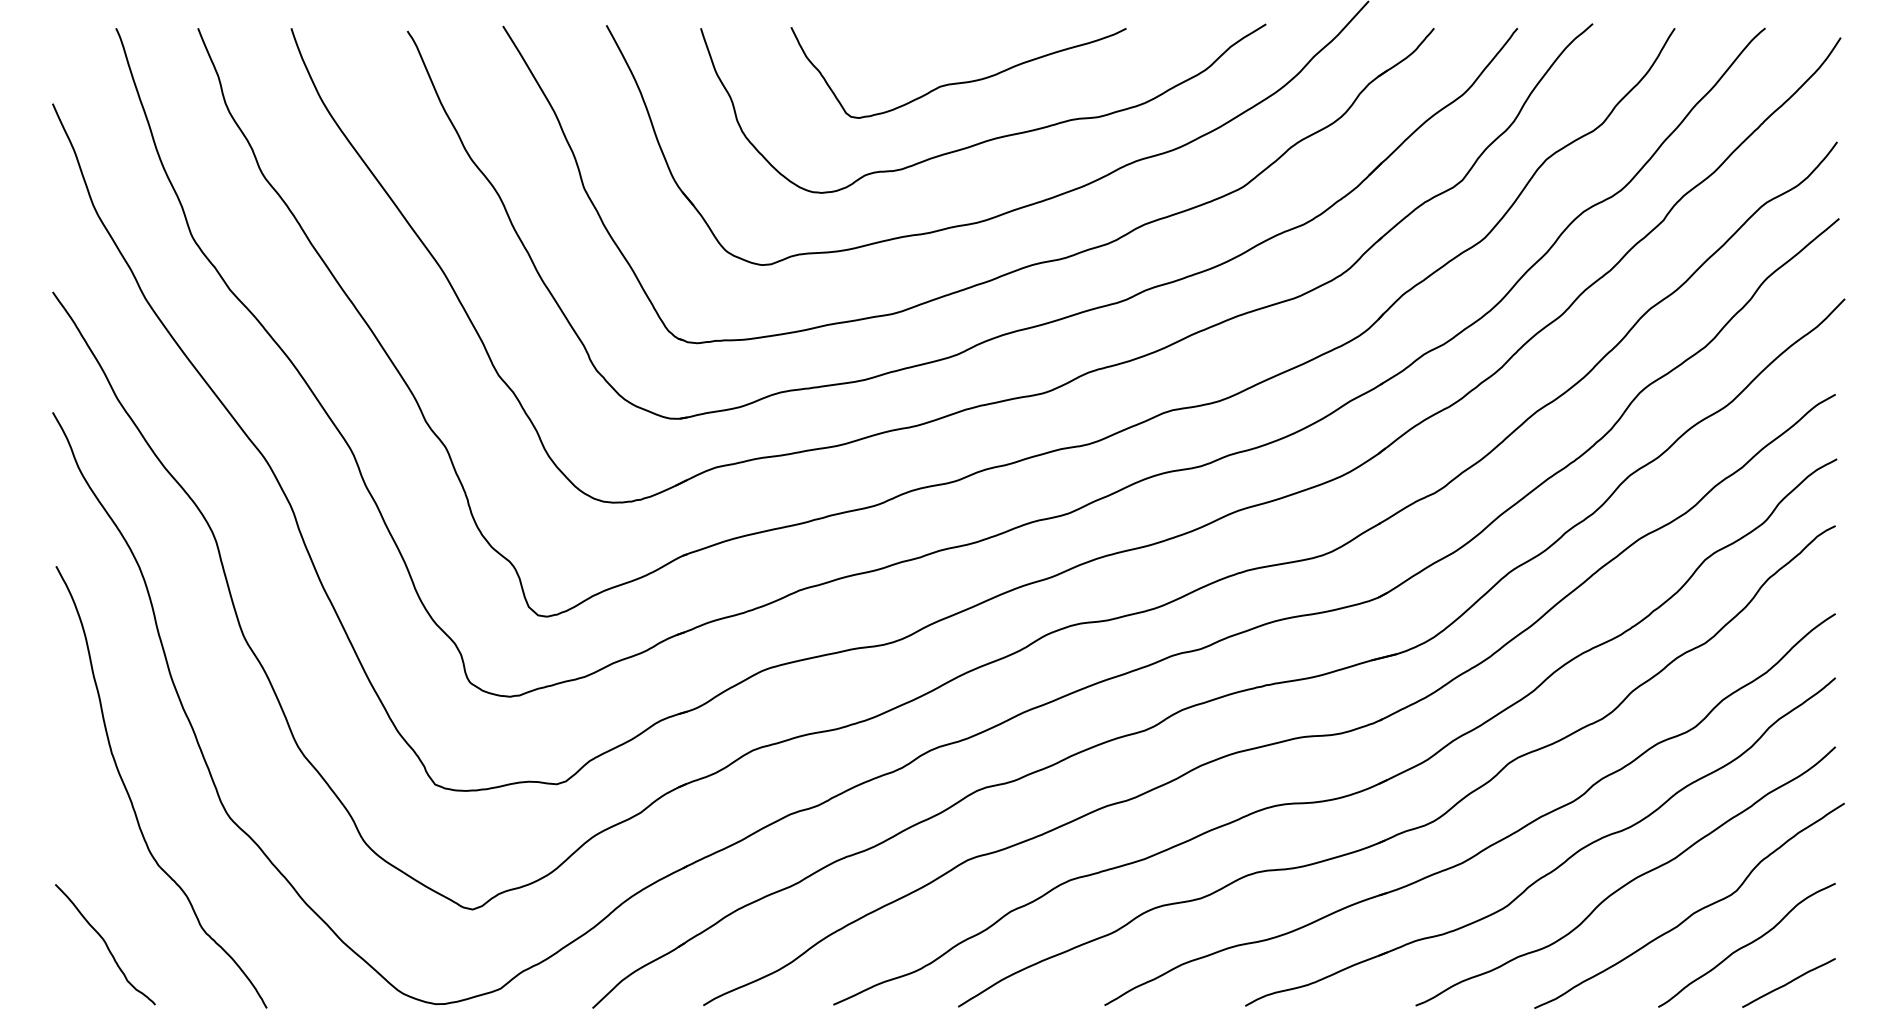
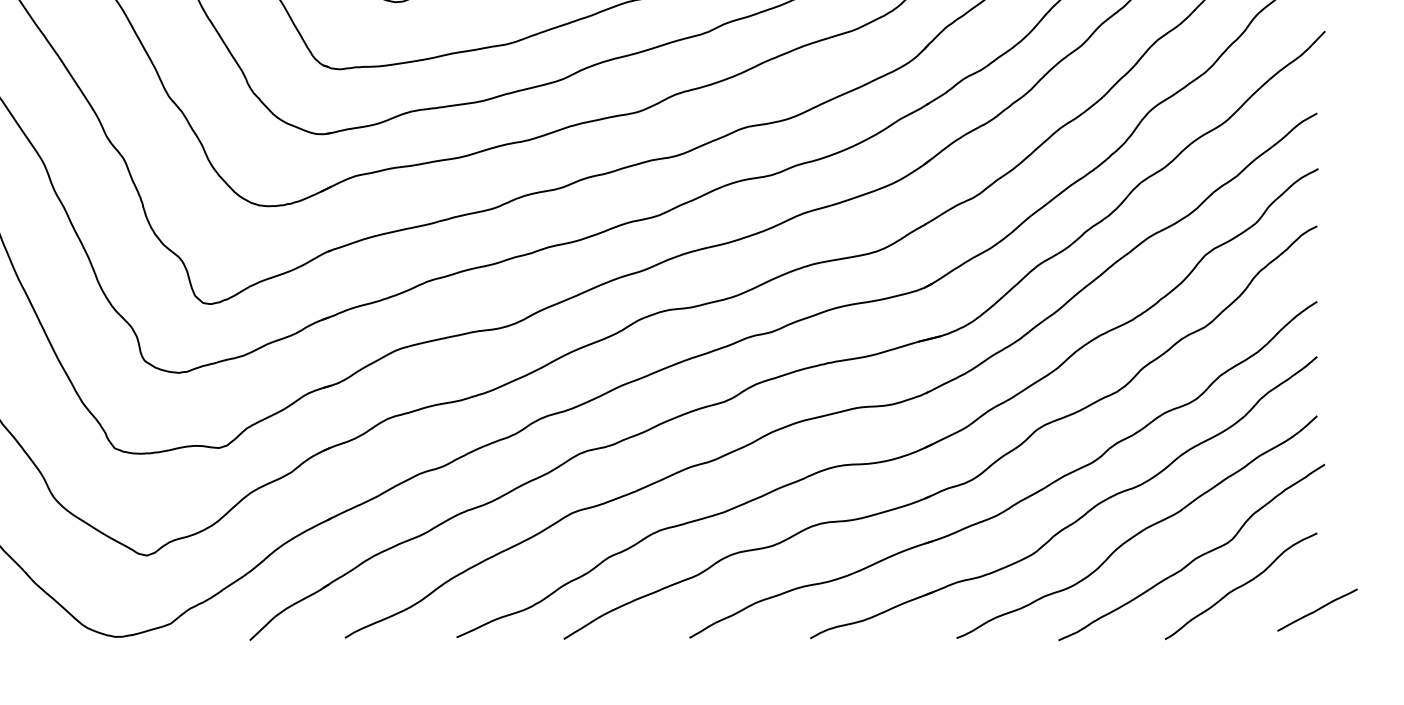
line: (1788, 982) -> (1317, 609), moved

